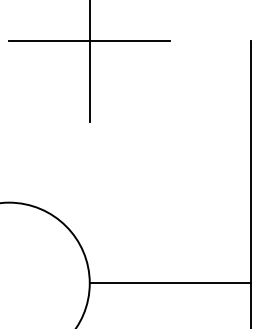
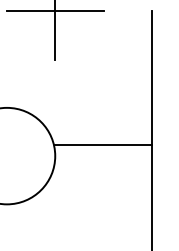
line: (170, 283) -> (103, 145), moved

